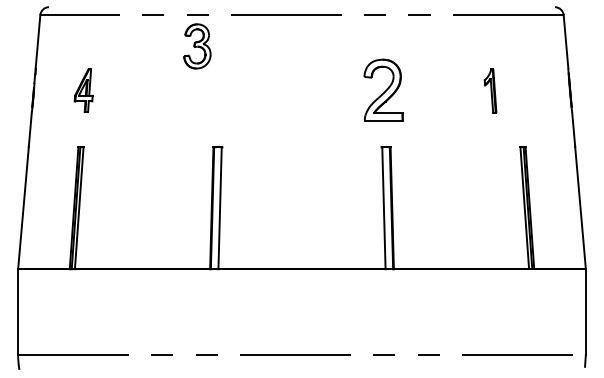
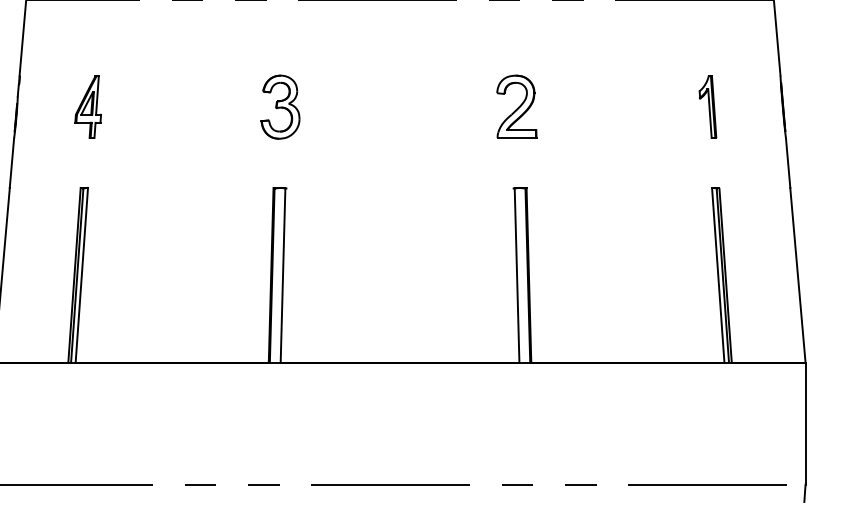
part: (197, 46) -> (280, 107), moved
part: (383, 89) -> (516, 105), size x0.71
part: (490, 90) -> (707, 105), moved

